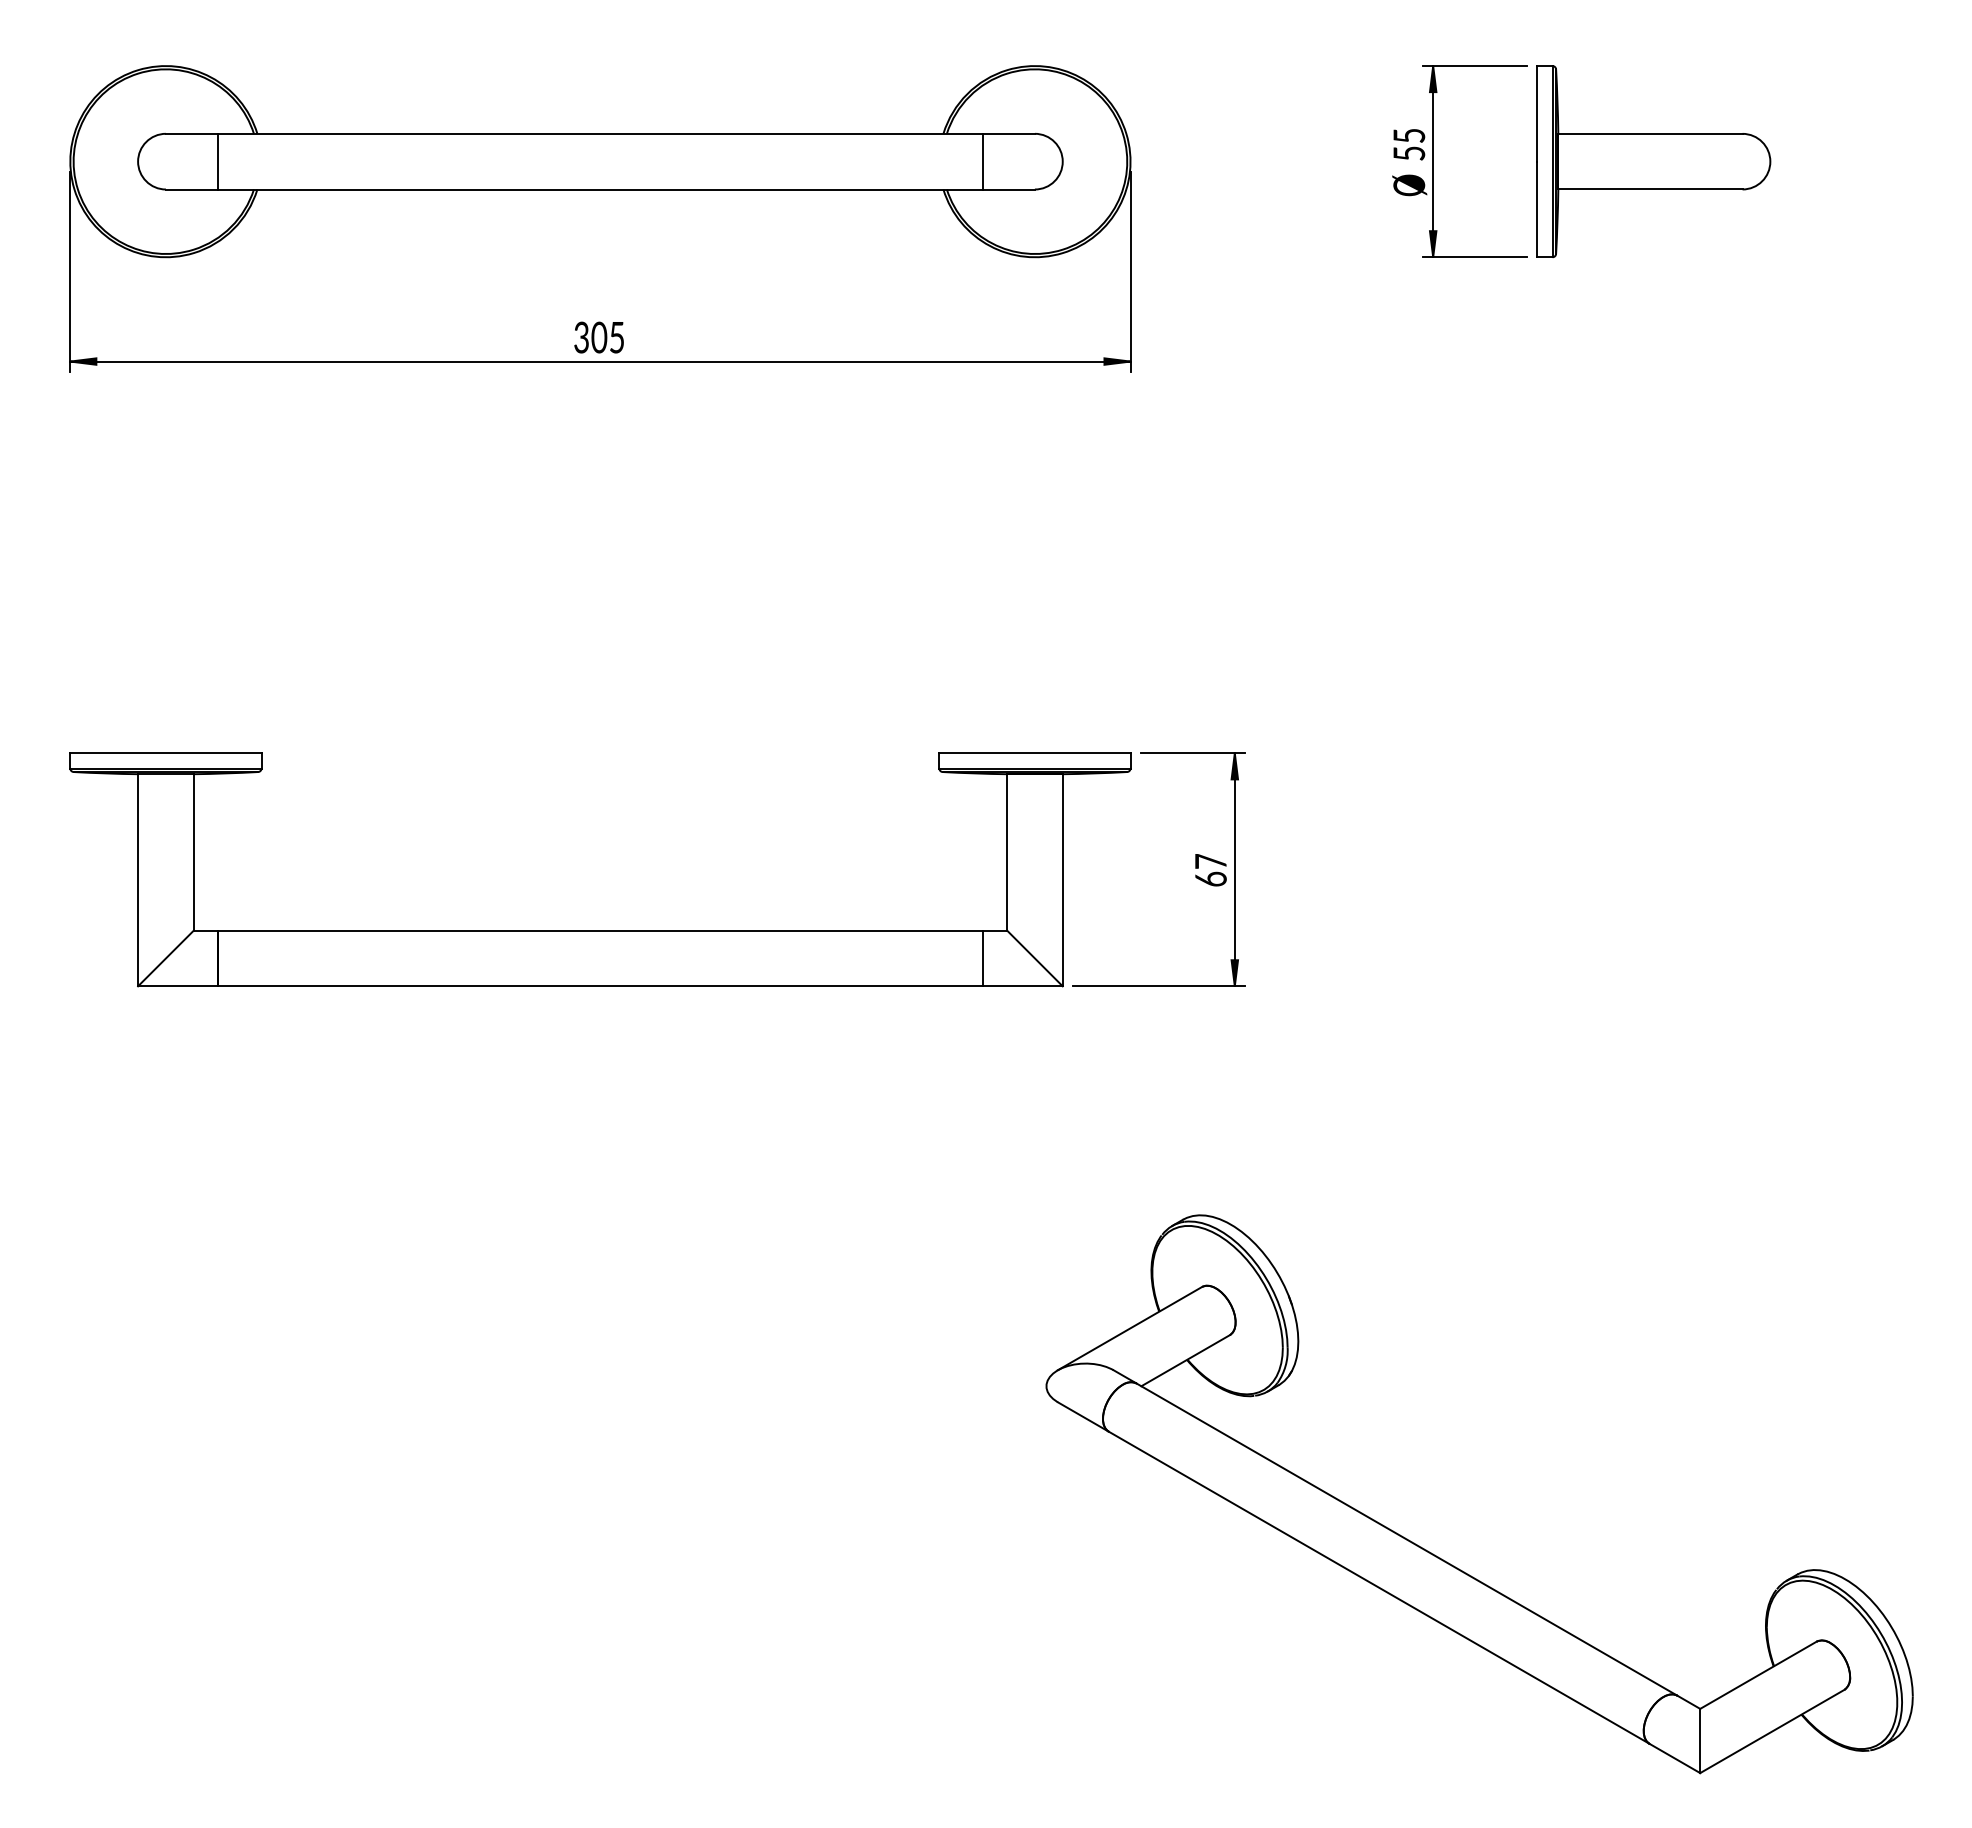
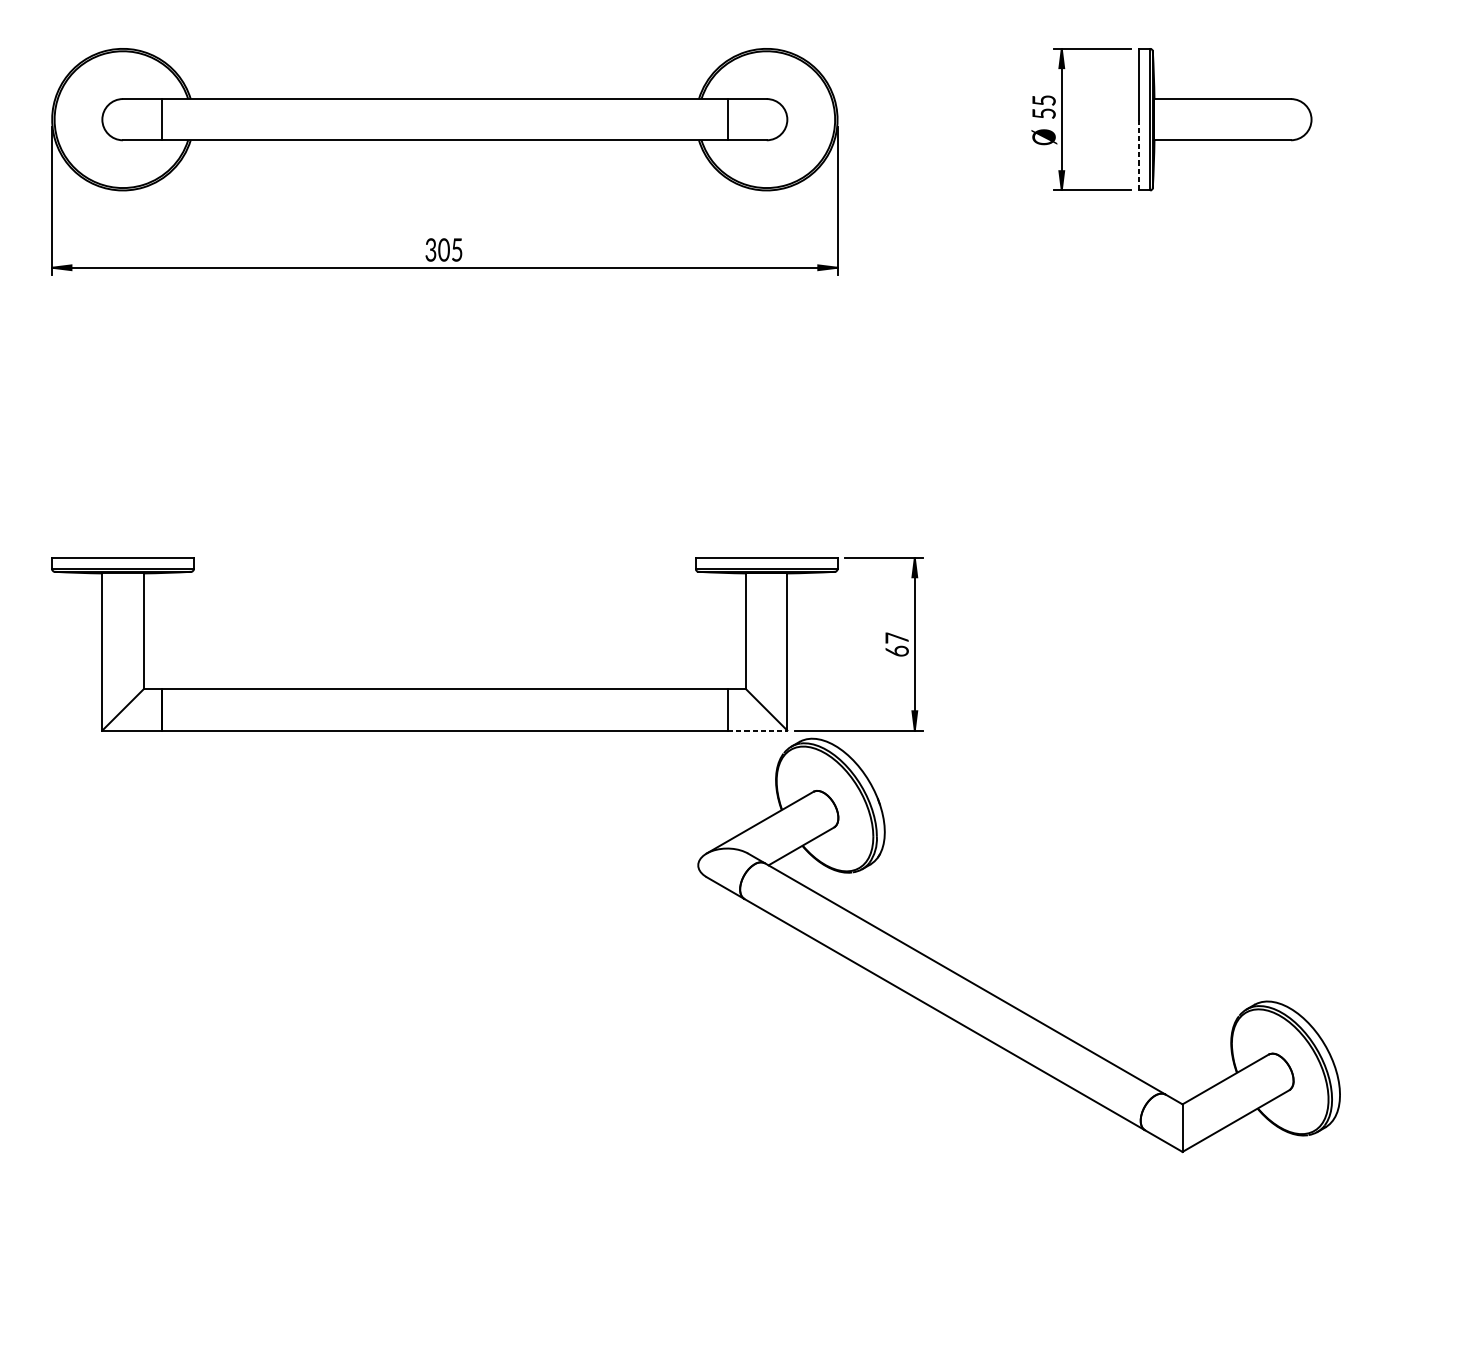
line: (1537, 209) -> (1139, 155), solid -> dashed
line: (1022, 986) -> (757, 730), solid -> dashed
part: (1440, 1557) -> (990, 992), moved

